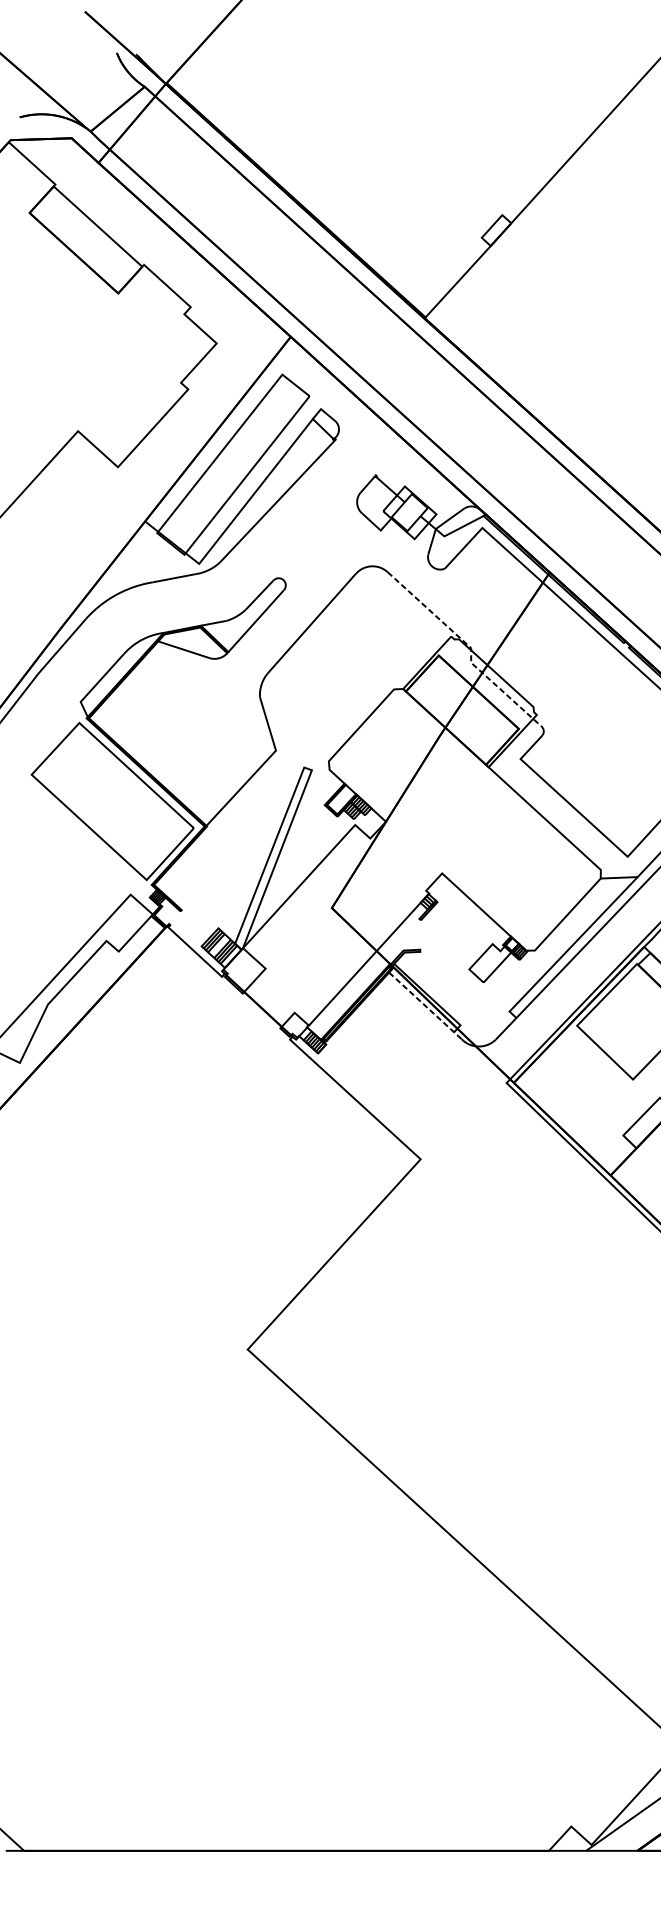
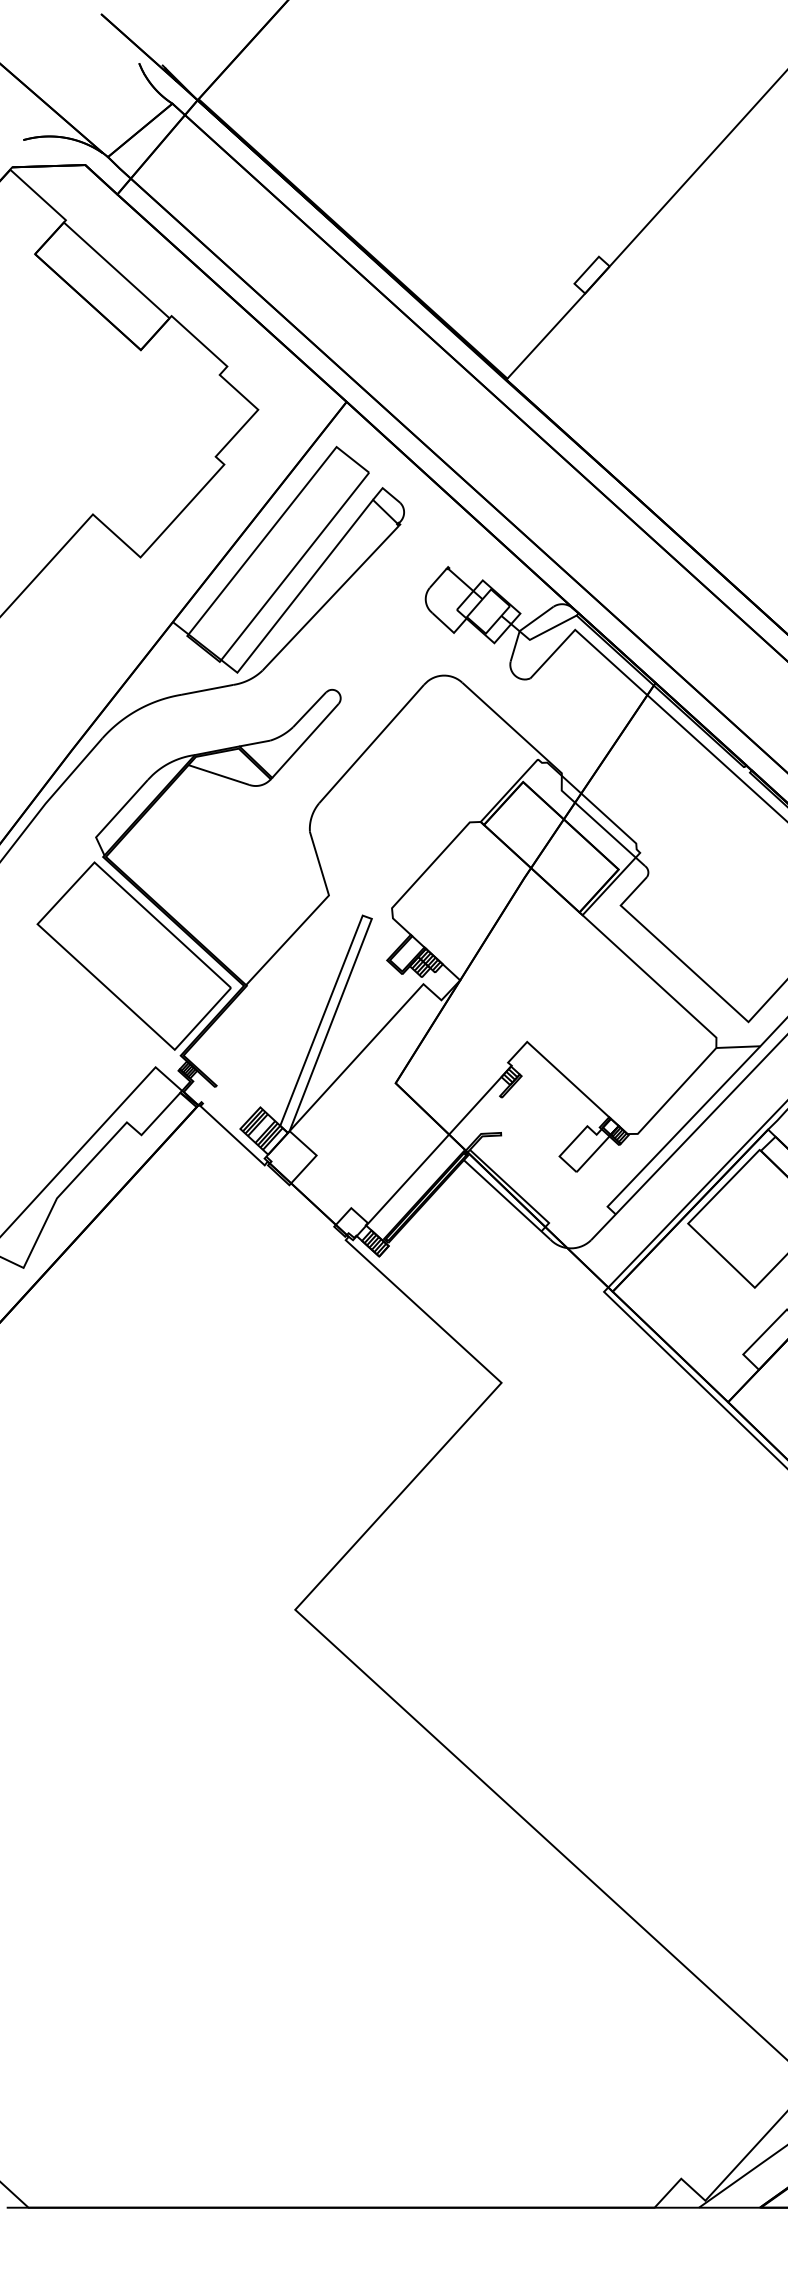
line: (470, 647) -> (561, 772), dashed -> solid
line: (425, 1005) -> (507, 1199), dashed -> solid

